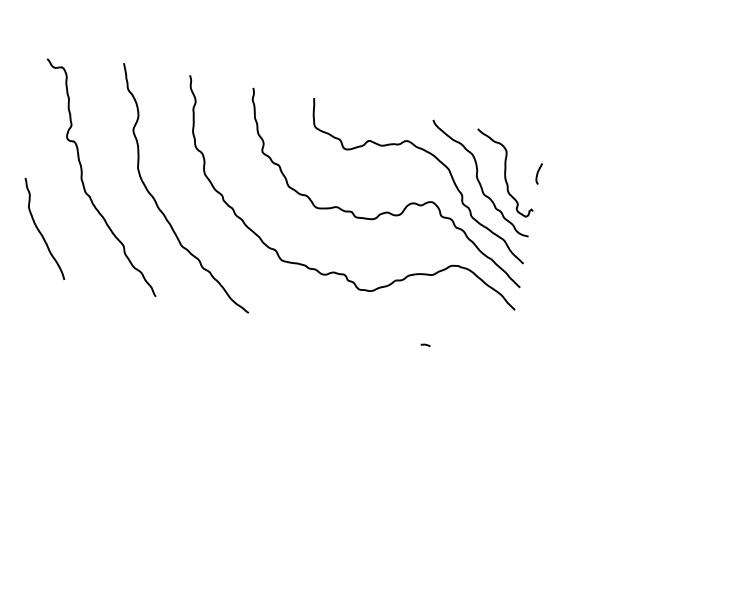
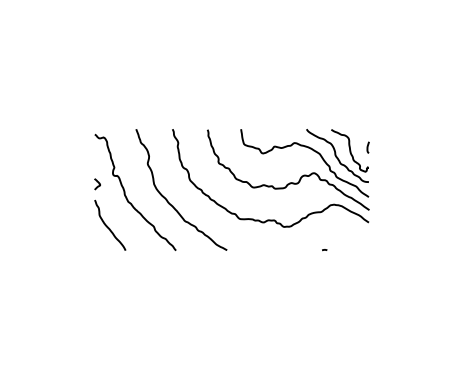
curve: (37, 150) -> (98, 184), added

